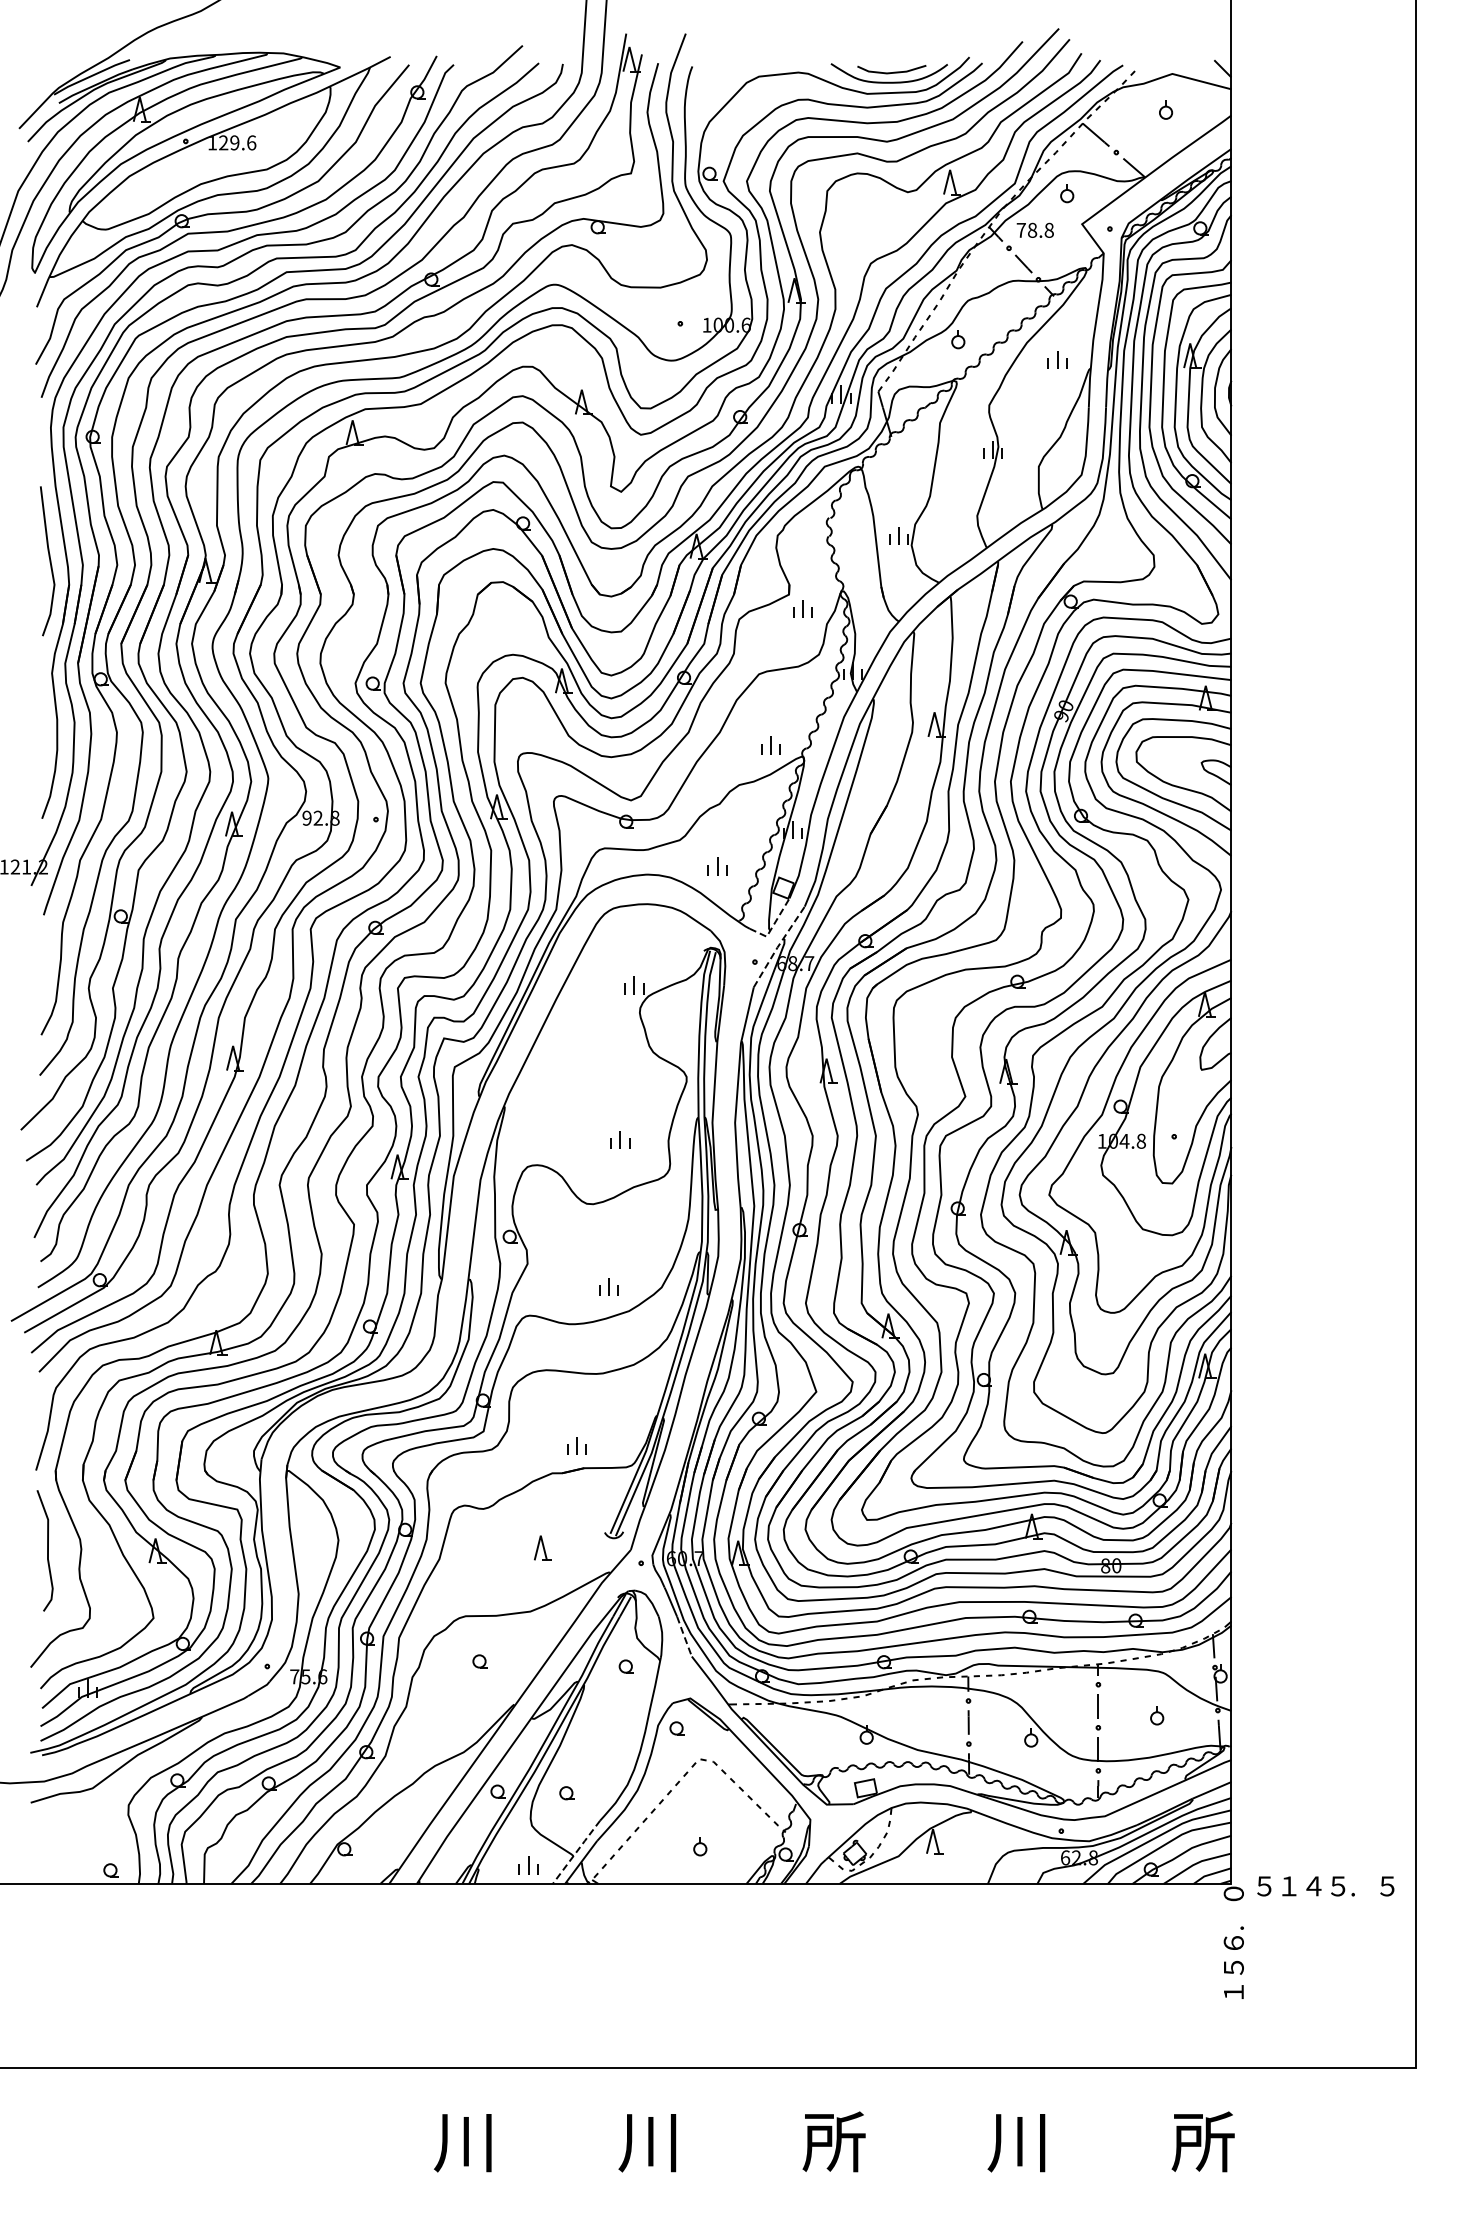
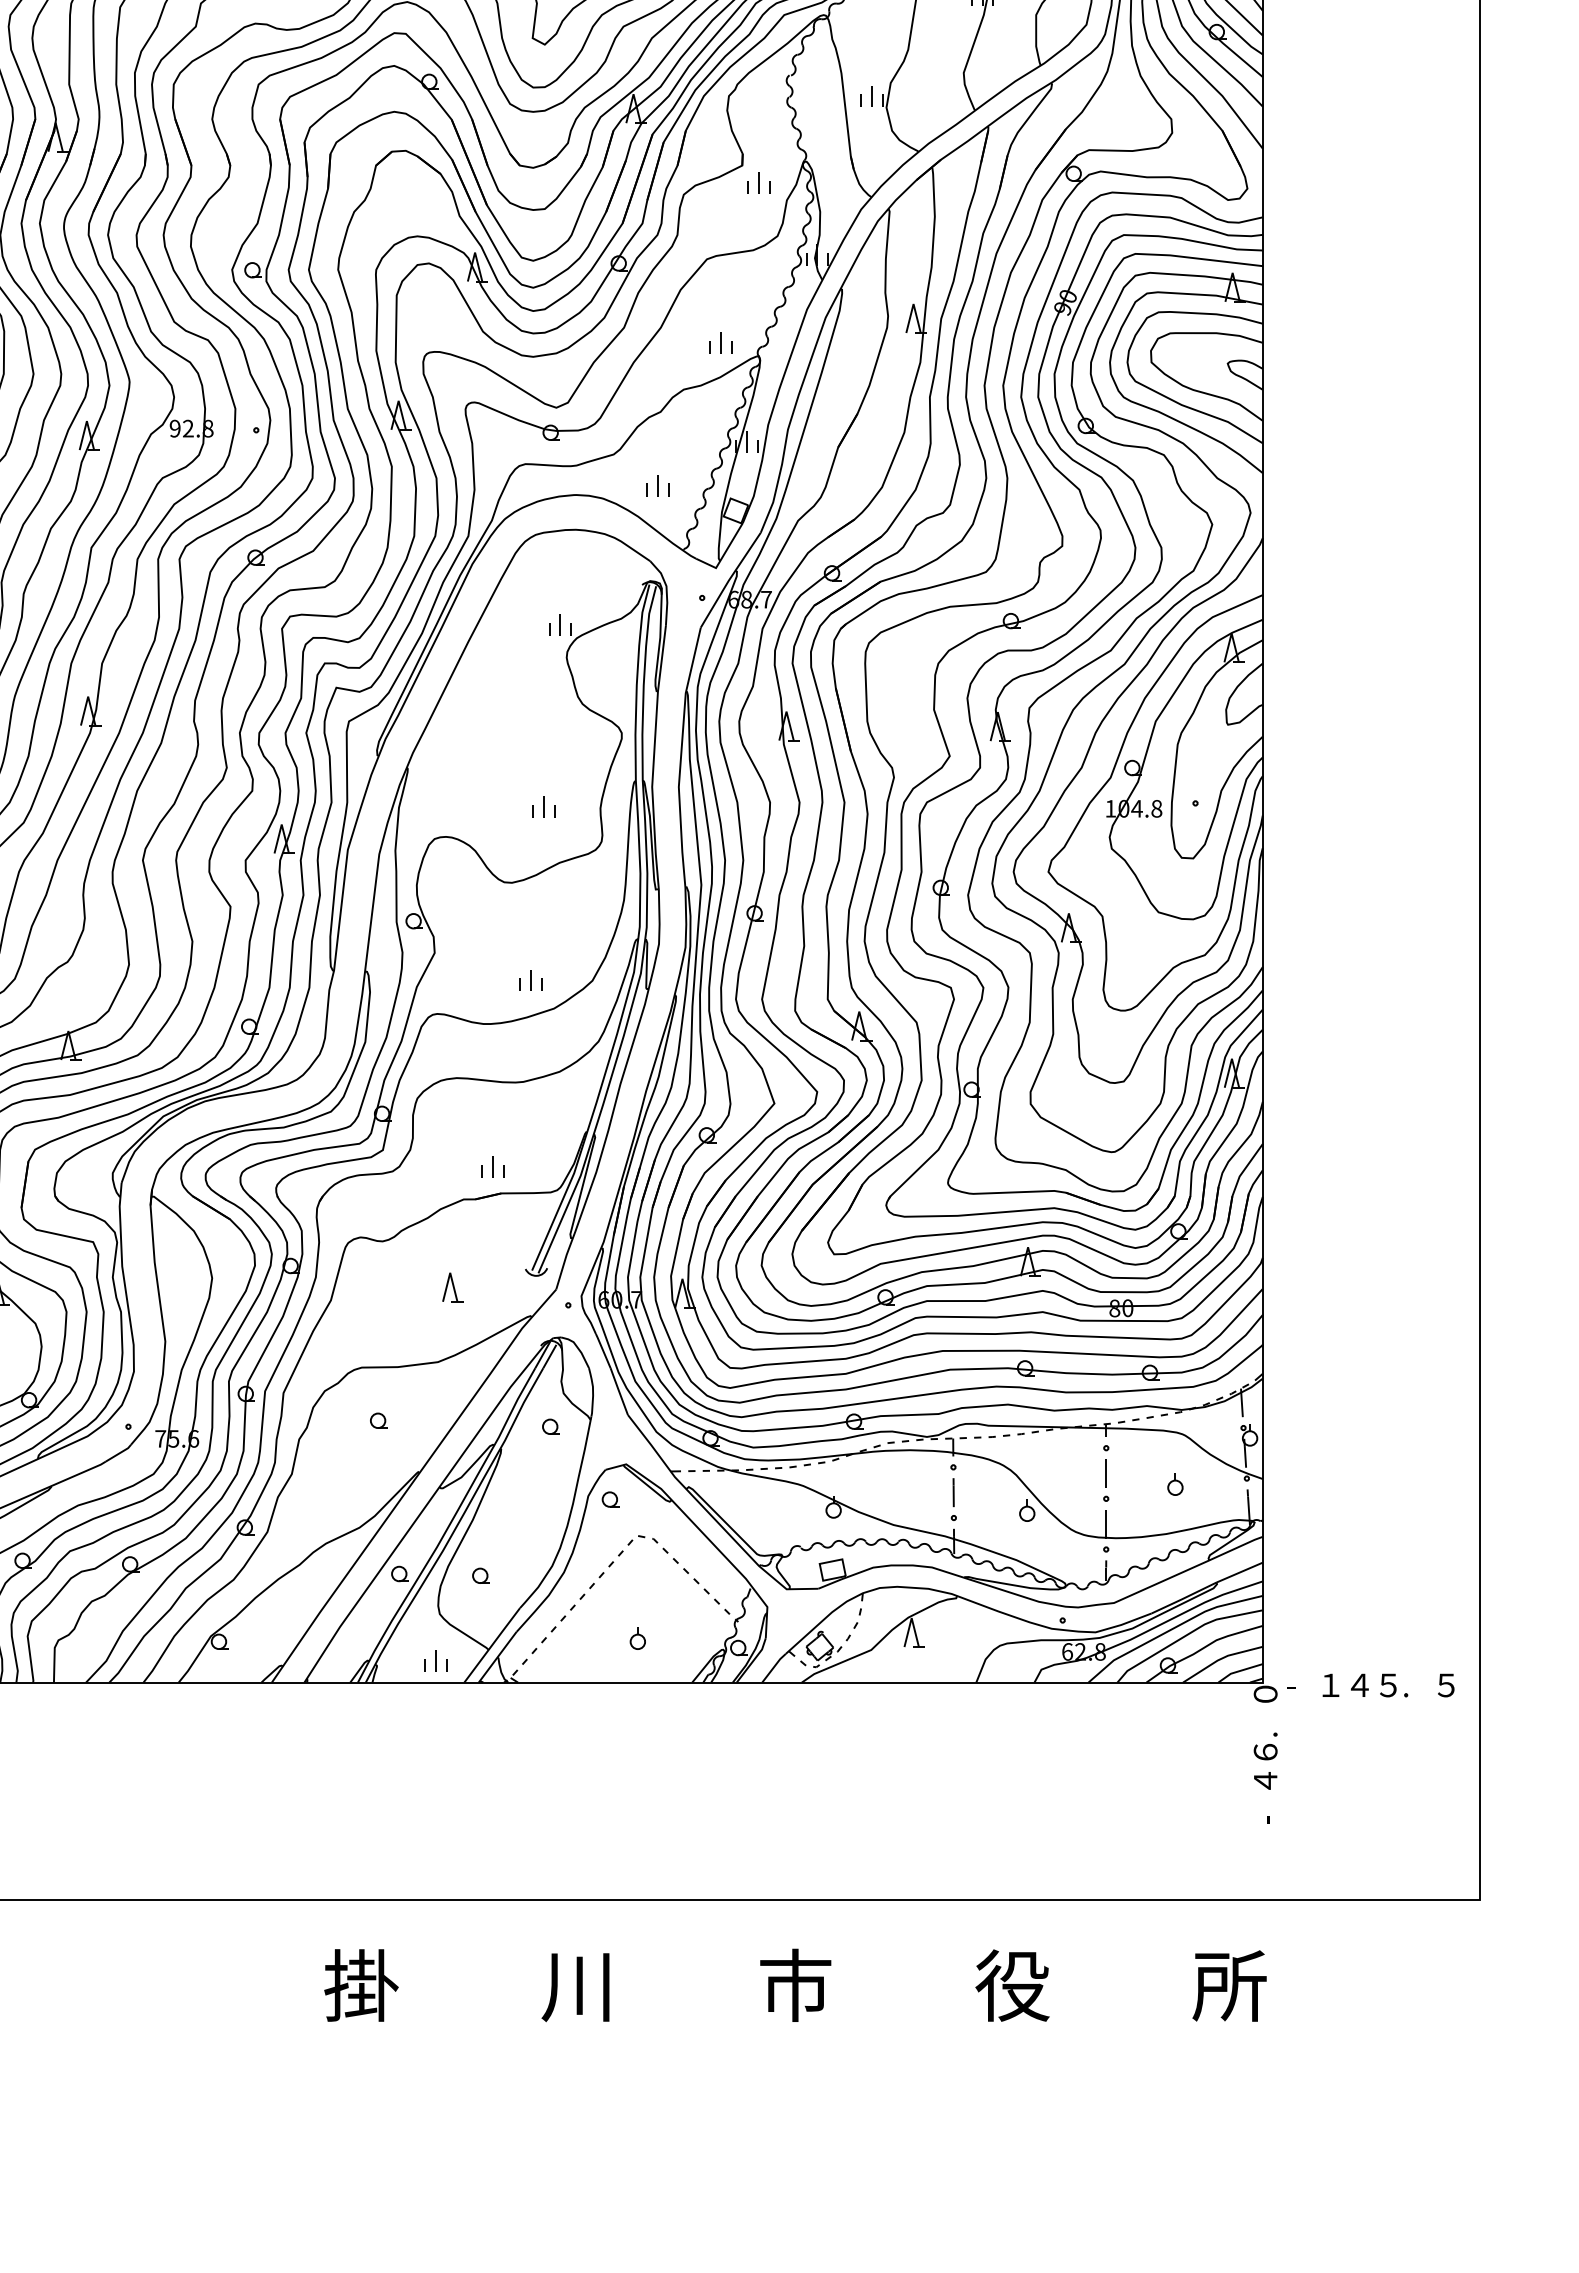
line: (773, 925) -> (723, 554), dashed -> solid
line: (778, 946) -> (729, 579), dashed -> solid
line: (684, 1636) -> (619, 1391), dashed -> solid
line: (576, 1852) -> (492, 1645), dashed -> solid
text: (1261, 1886) -> (1298, 1685), ５ -> -
text: (1233, 1967) -> (1265, 1780), ５ -> ４
text: (1233, 1994) -> (1265, 1812), １ -> -
text: (464, 2141) -> (360, 1985), 川 -> 掛
text: (833, 2141) -> (794, 1985), 所 -> 市
text: (1018, 2141) -> (1012, 1985), 川 -> 役

